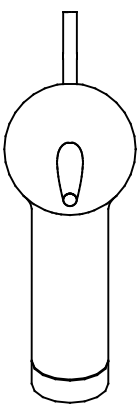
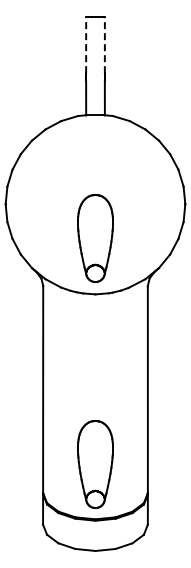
line: (63, 32) -> (86, 44), solid -> dashed
line: (76, 32) -> (104, 44), solid -> dashed
part: (70, 339) -> (95, 464), added

